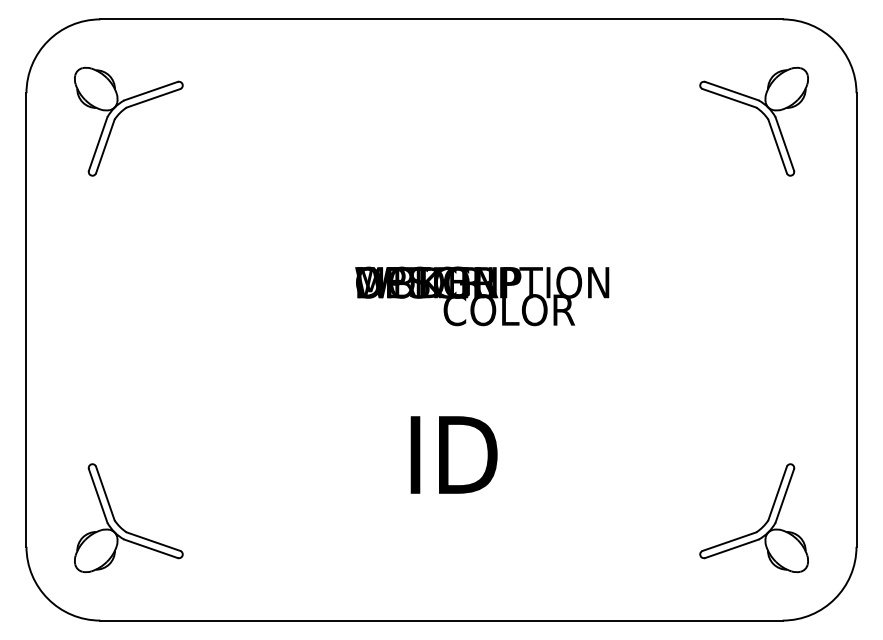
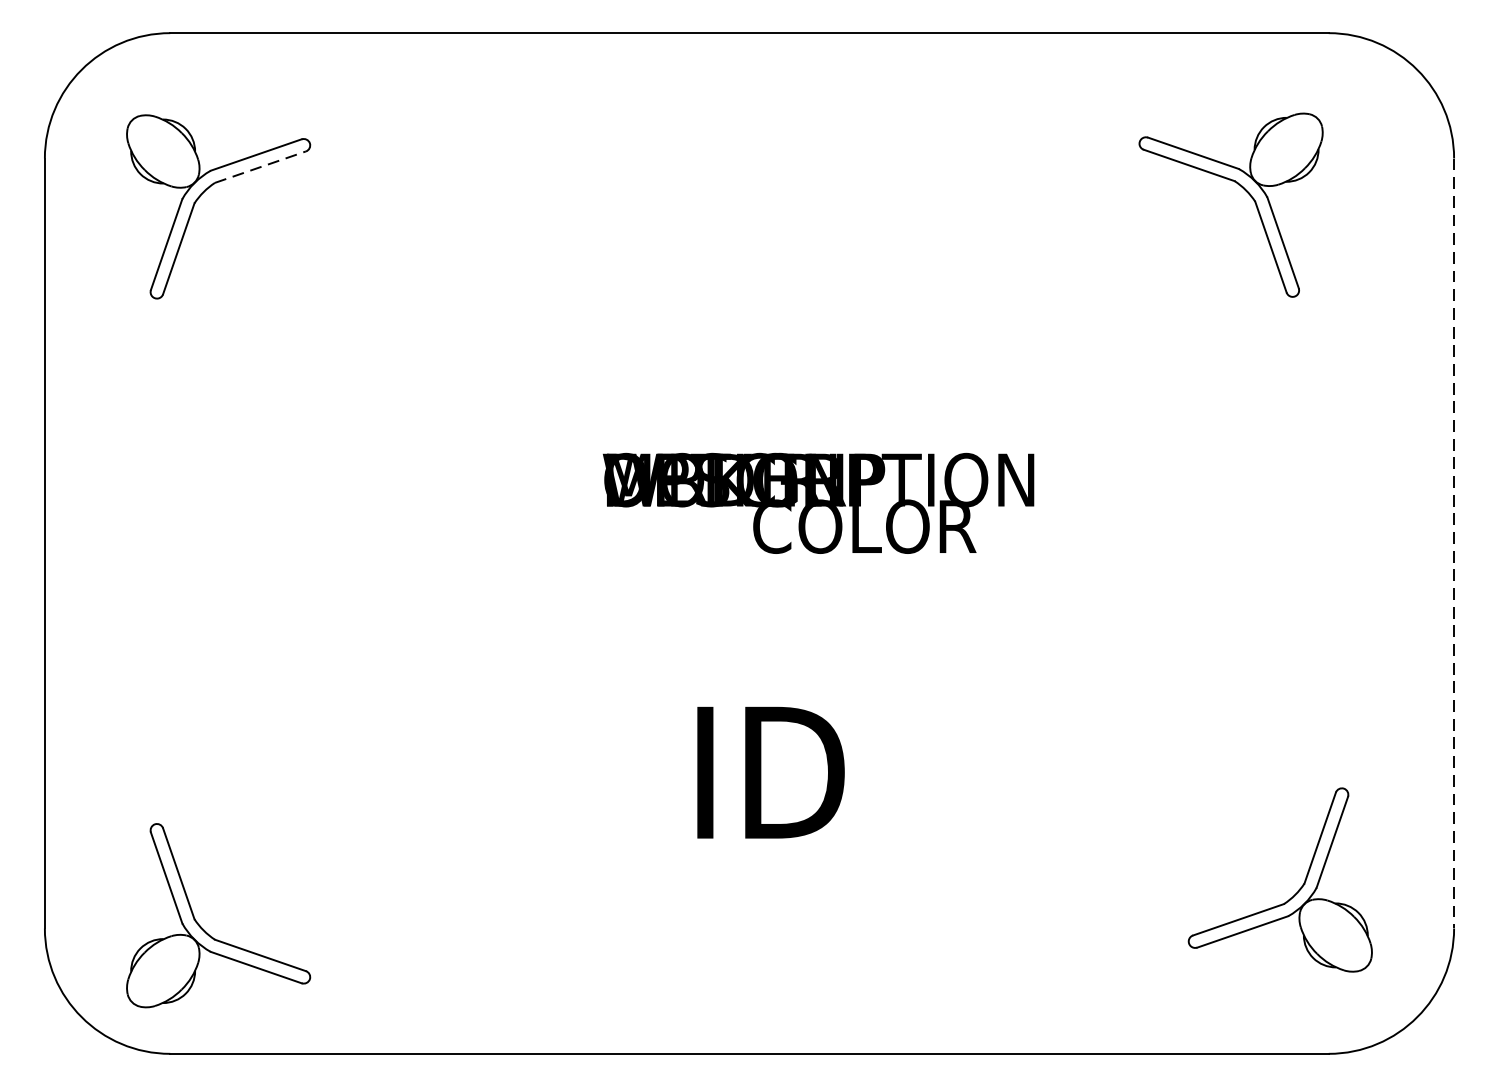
line: (153, 98) -> (260, 167), solid -> dashed
part: (759, 111) -> (1240, 187), moved
line: (856, 320) -> (1454, 544), solid -> dashed
part: (118, 523) -> (201, 924), moved

